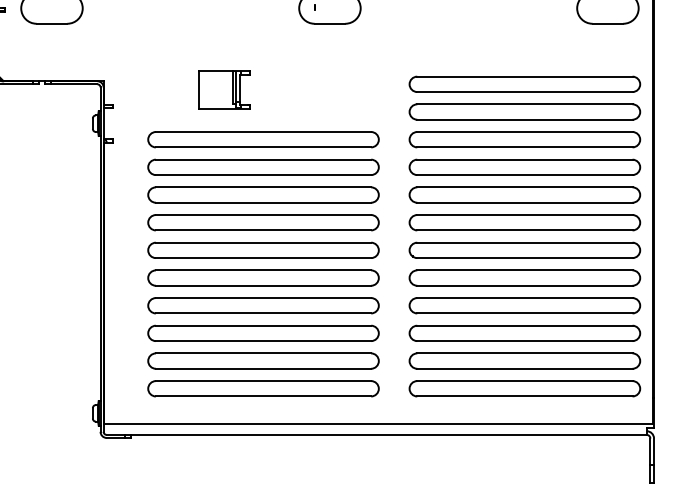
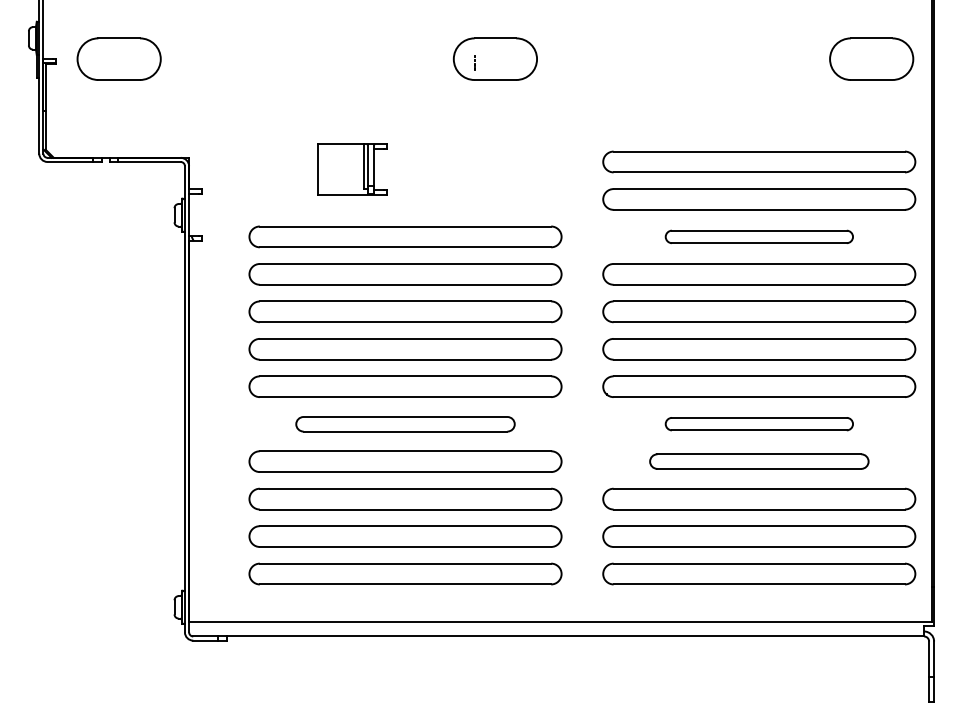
part: (525, 139) -> (759, 236), size x0.6
part: (525, 277) -> (759, 423), size x0.6
part: (263, 278) -> (405, 424), size x0.7
part: (525, 305) -> (759, 461), size x0.7

